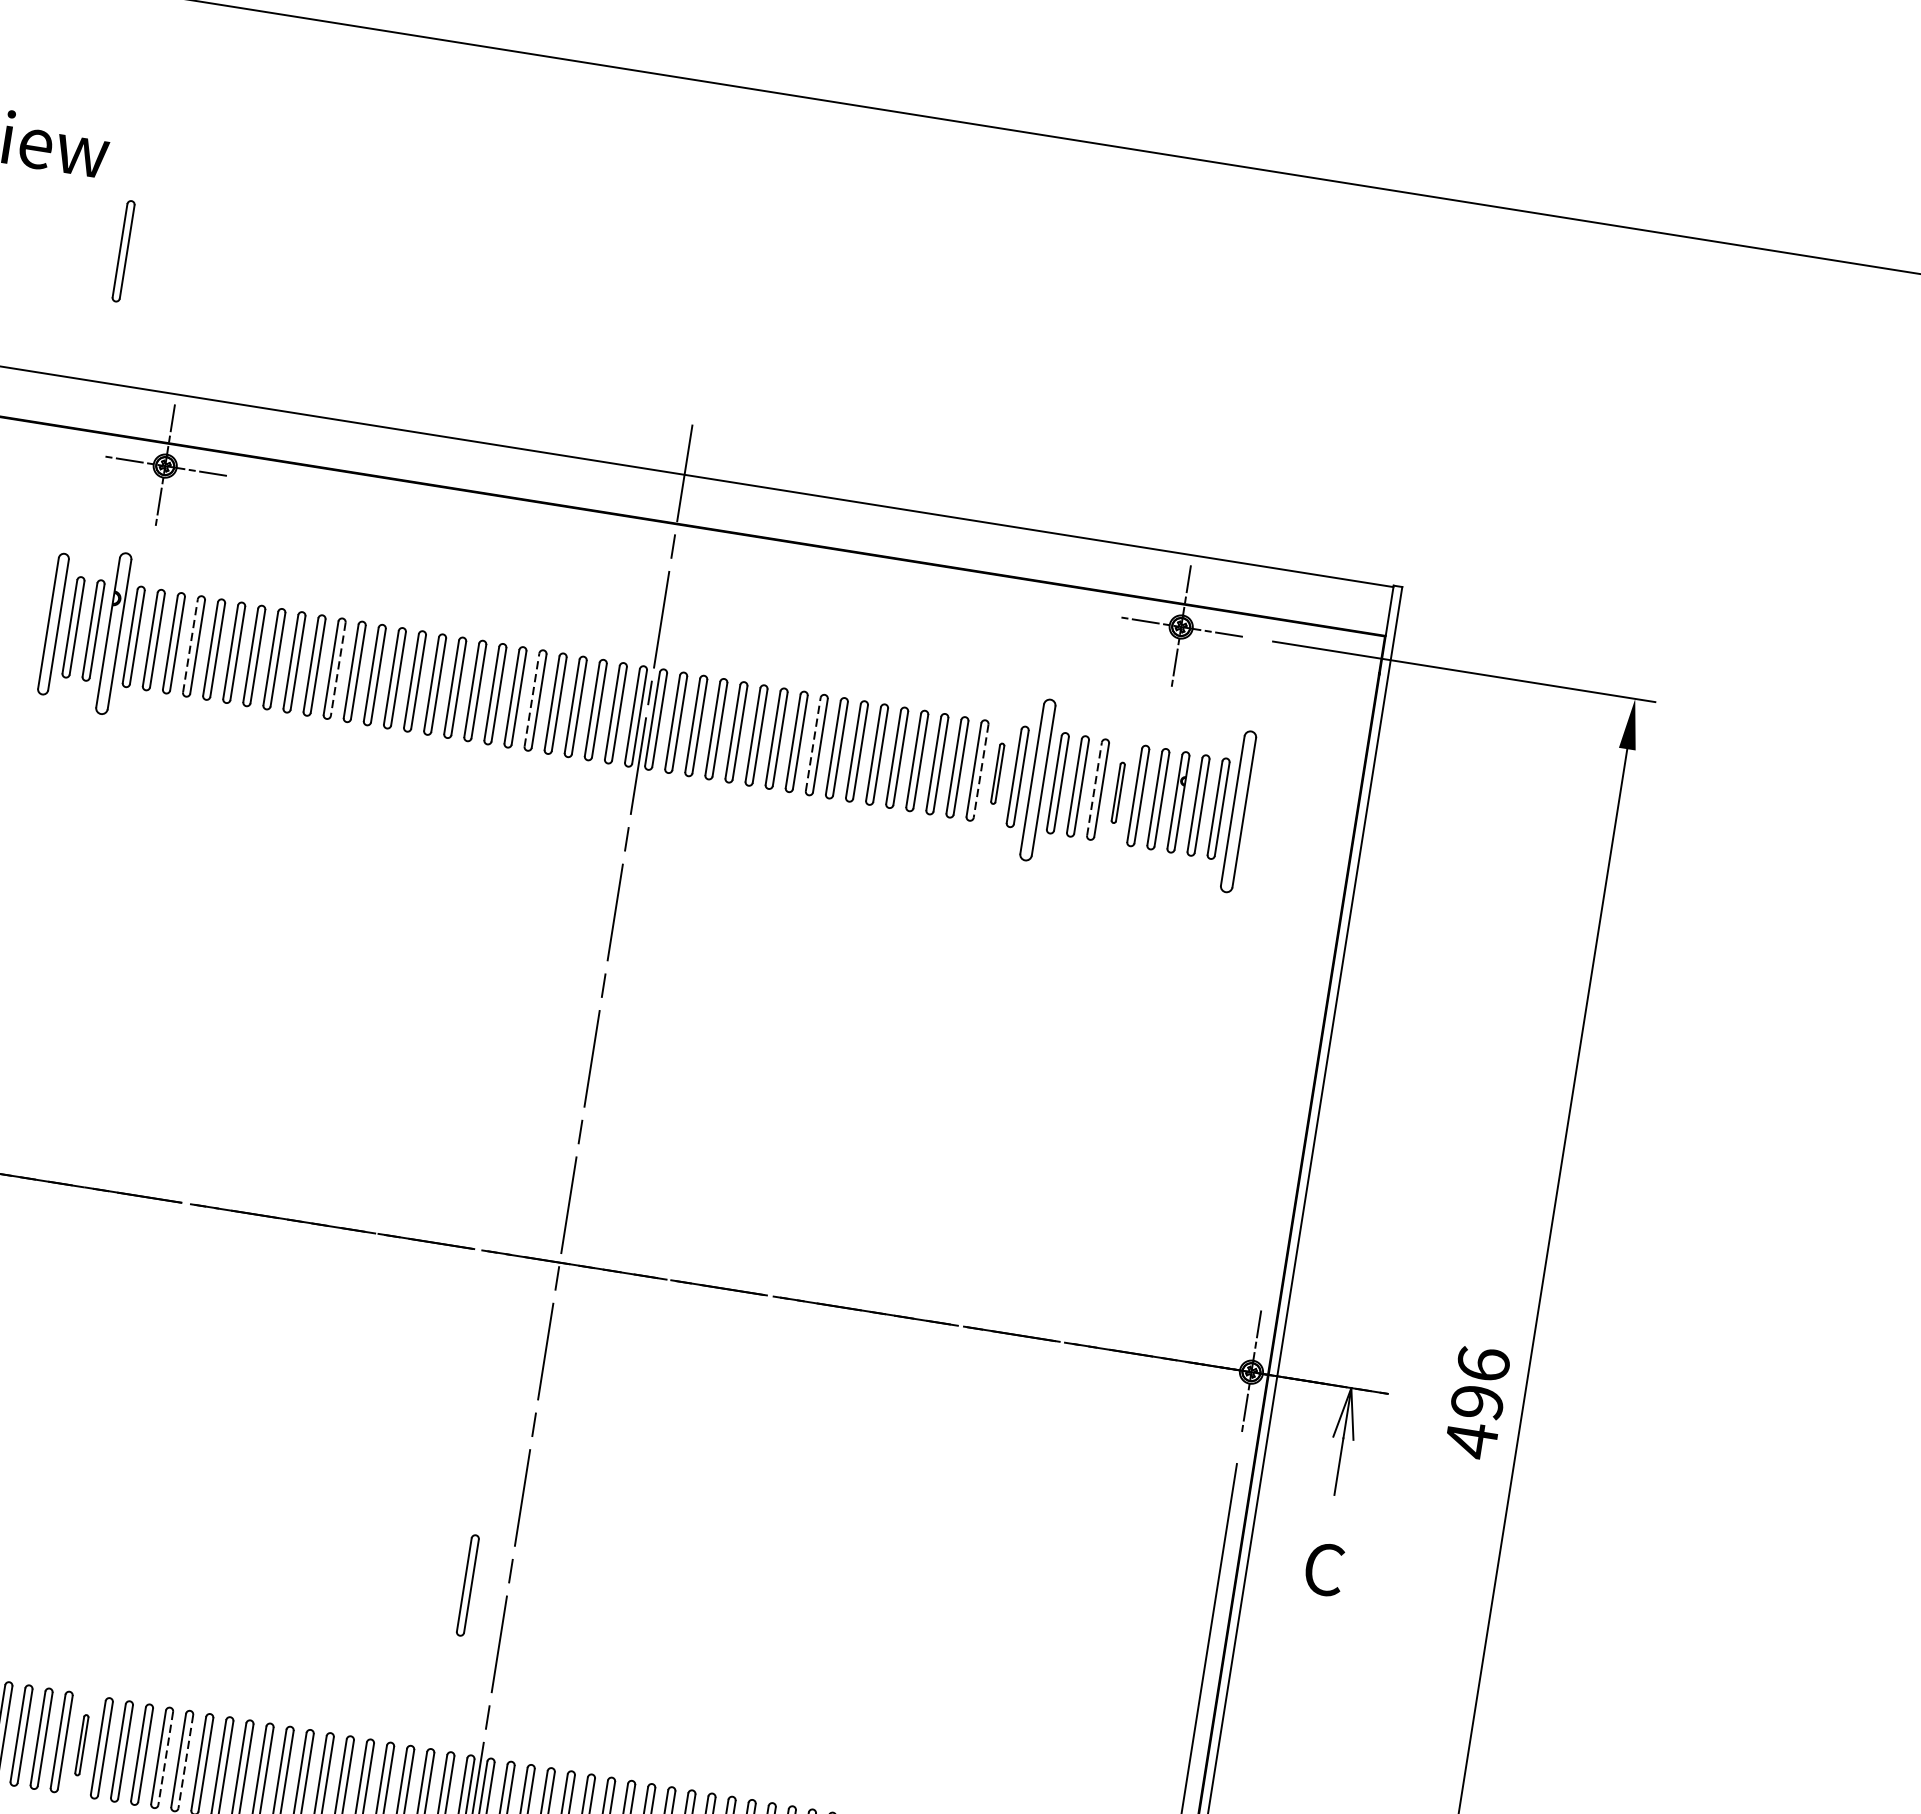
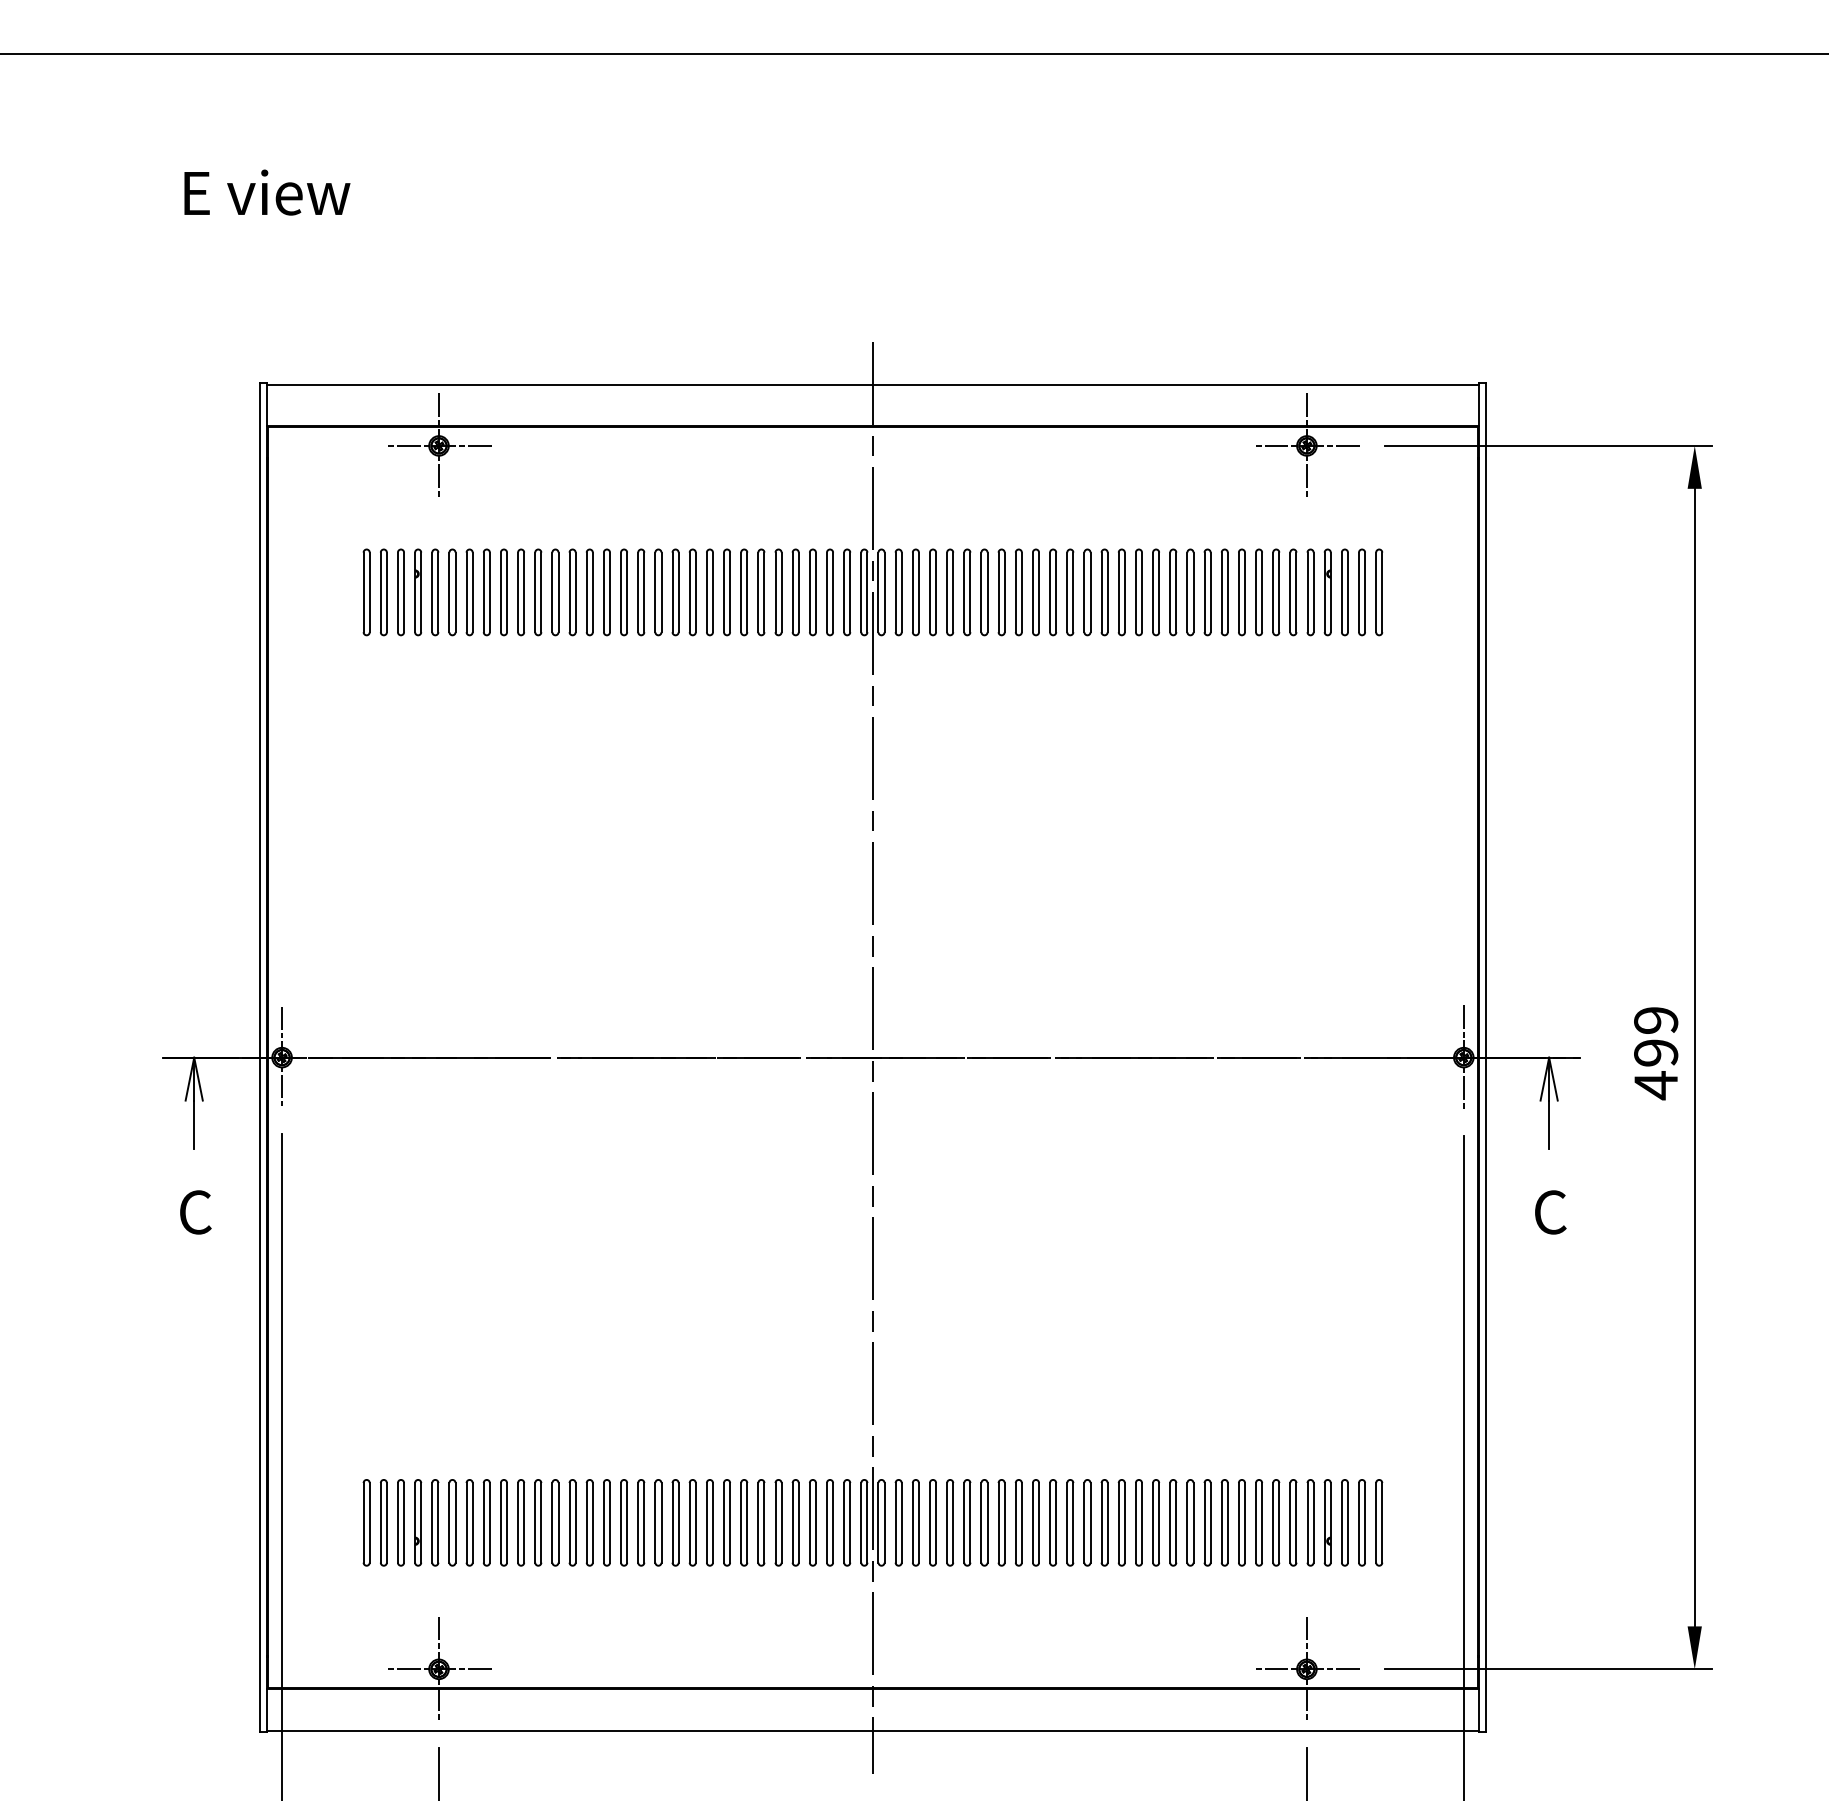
part: (123, 251) -> (375, 272), removed
part: (53, 624) -> (366, 592), size x0.71
part: (112, 633) -> (417, 592), size x0.62
line: (190, 645) -> (483, 592), dashed -> solid
line: (338, 669) -> (610, 592), dashed -> solid
line: (531, 700) -> (775, 592), dashed -> solid
line: (812, 744) -> (1015, 592), dashed -> solid
line: (981, 771) -> (1159, 592), dashed -> solid
part: (997, 773) -> (1173, 592), size x1.67
part: (1037, 780) -> (1207, 592), size x0.62
line: (1095, 789) -> (1256, 592), dashed -> solid
part: (1118, 792) -> (1276, 592), size x1.67
part: (1239, 812) -> (1379, 592), size x0.62
text: (1484, 1363) -> (1656, 1019), 496 -> 499
part: (467, 1585) -> (838, 1338), removed
part: (82, 1744) -> (538, 1522), size x1.67
line: (166, 1758) -> (610, 1522), dashed -> solid
line: (186, 1761) -> (627, 1522), dashed -> solid

